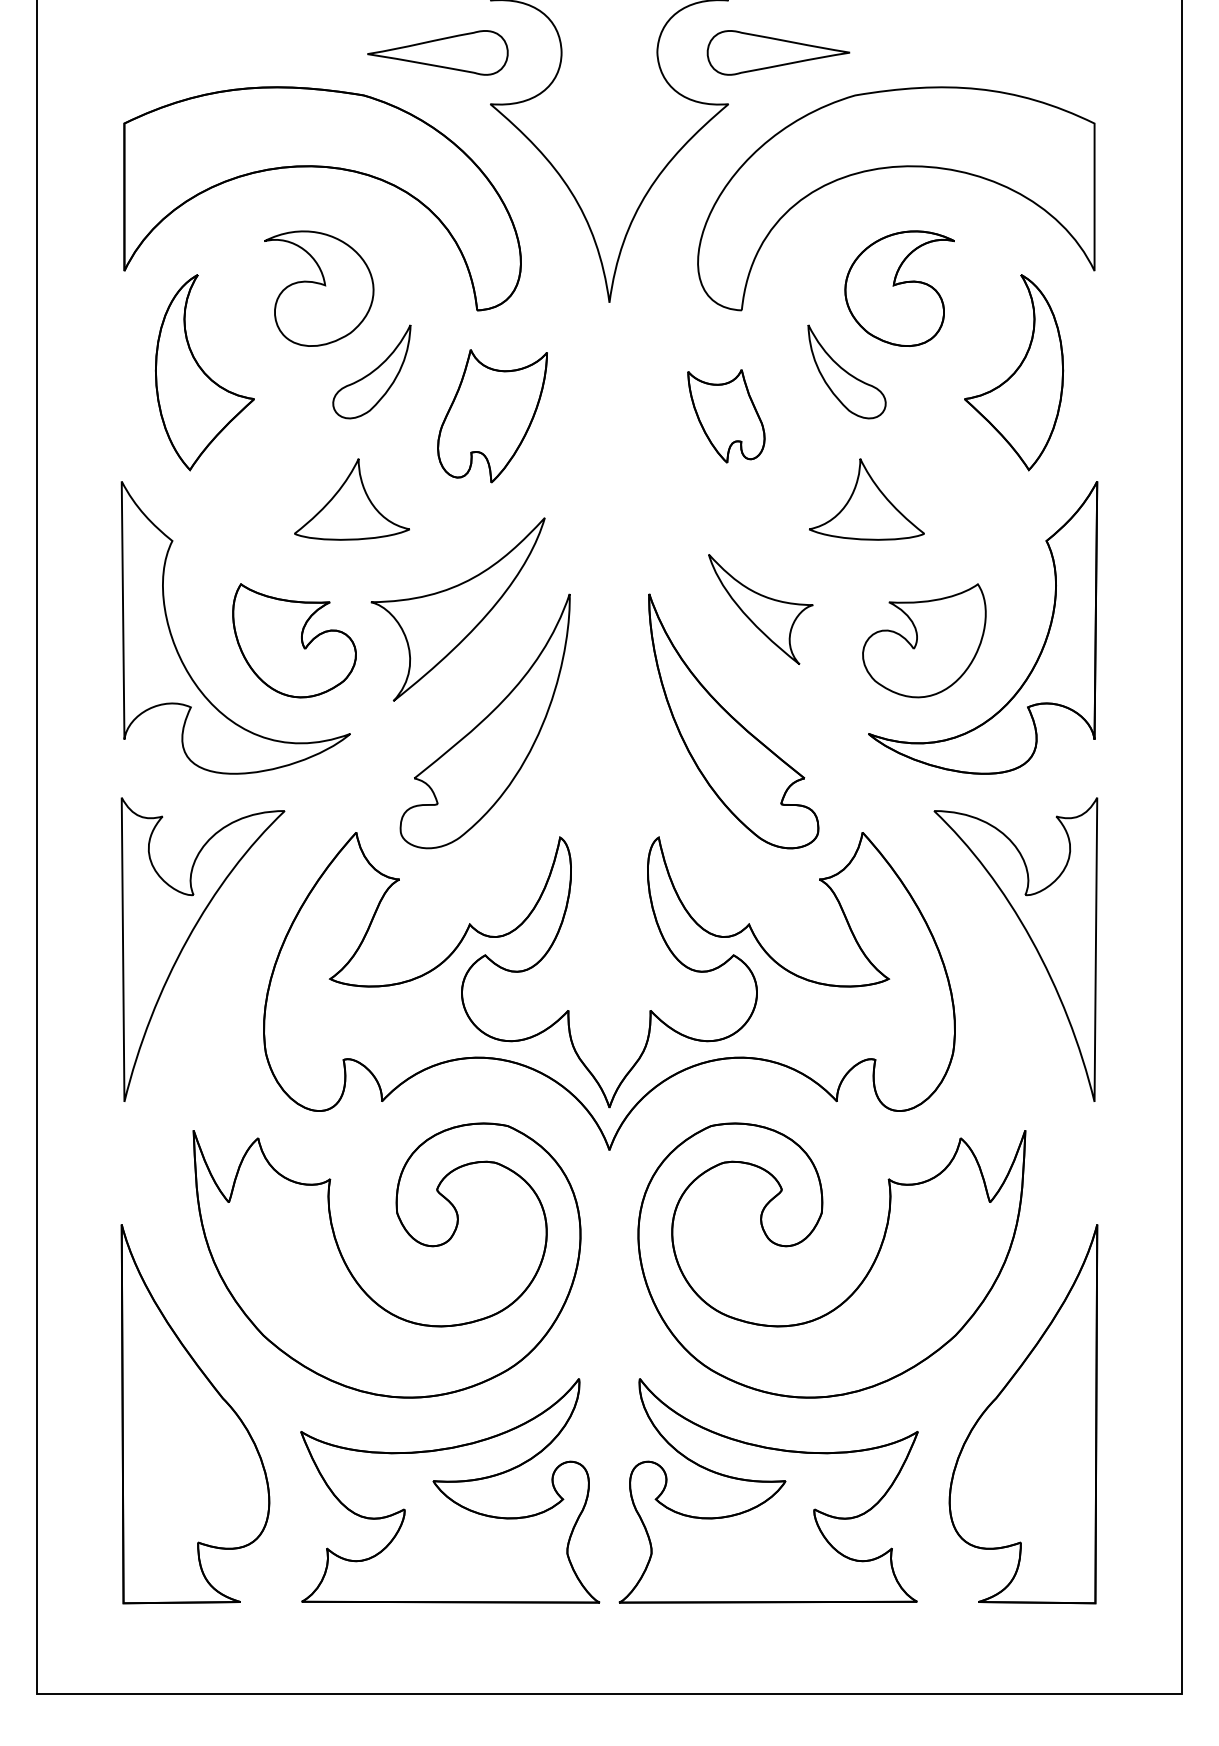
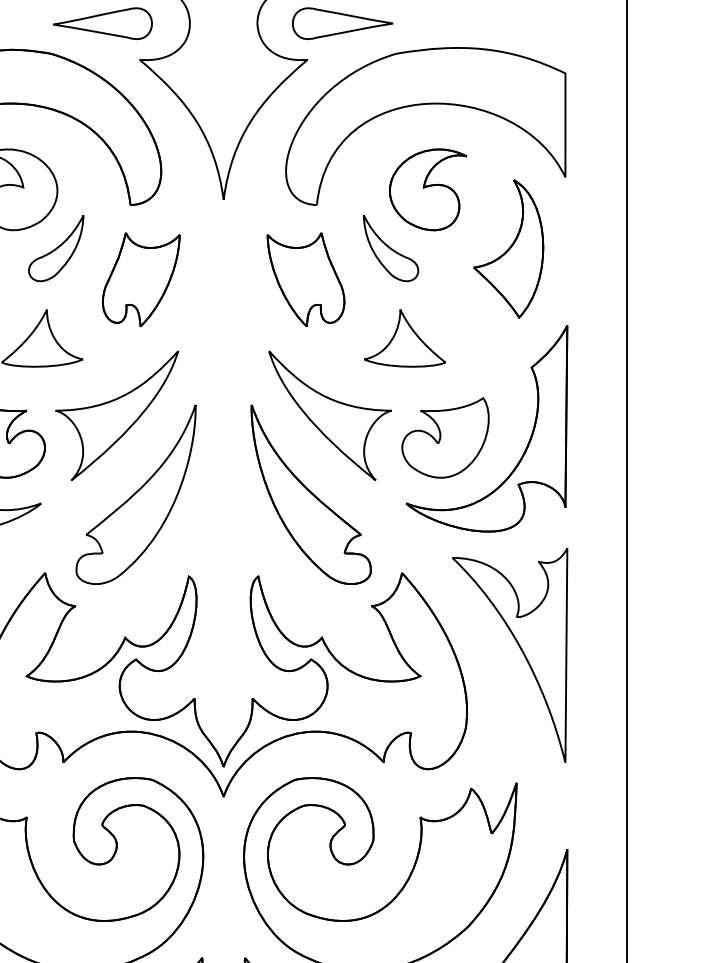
part: (726, 416) -> (306, 279), size x1.43
part: (760, 609) -> (330, 415), size x1.67

